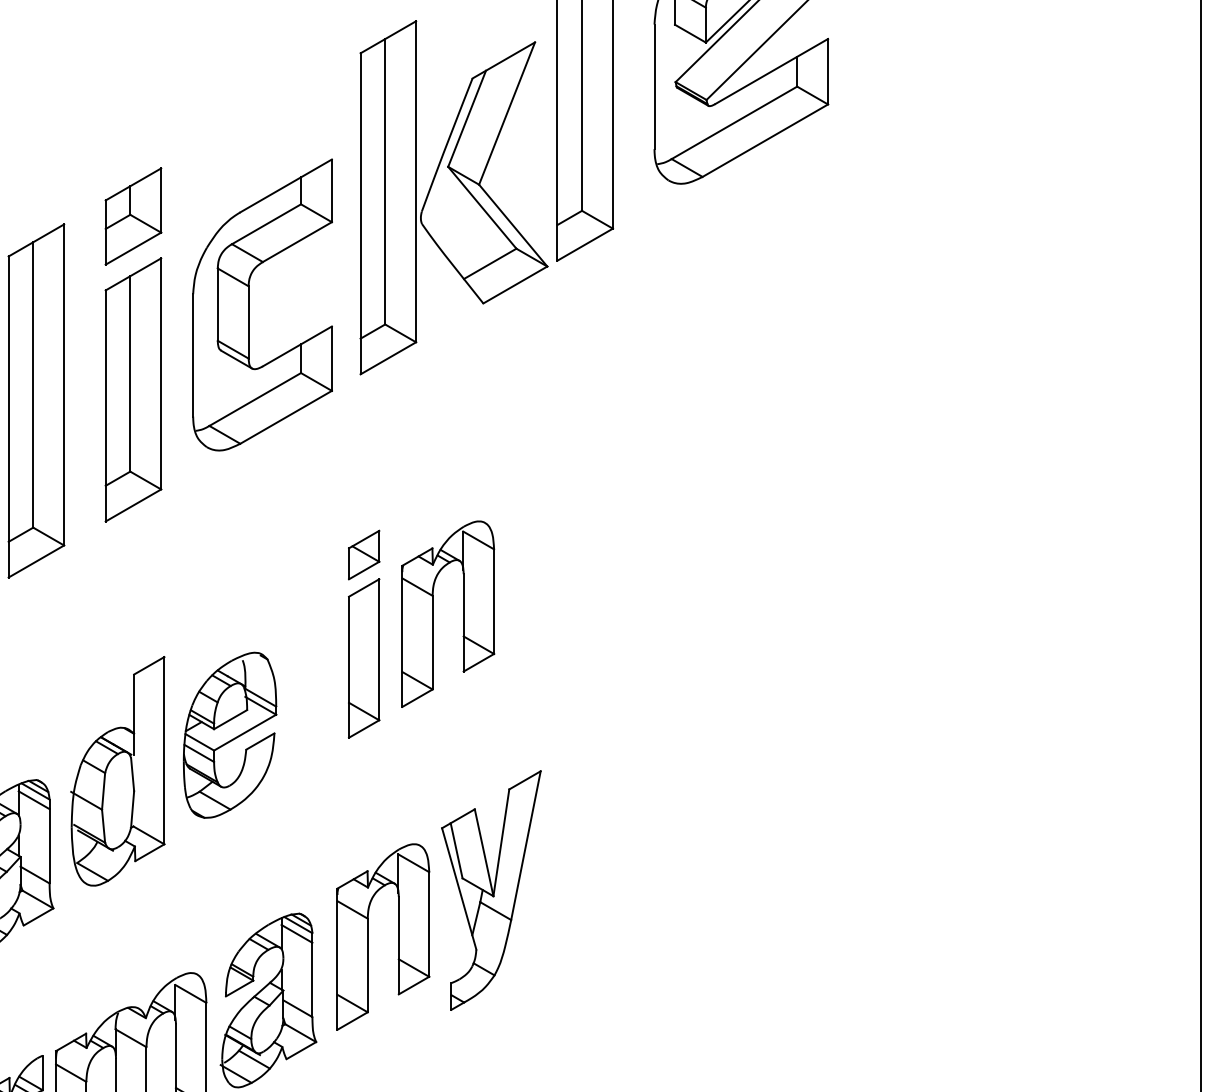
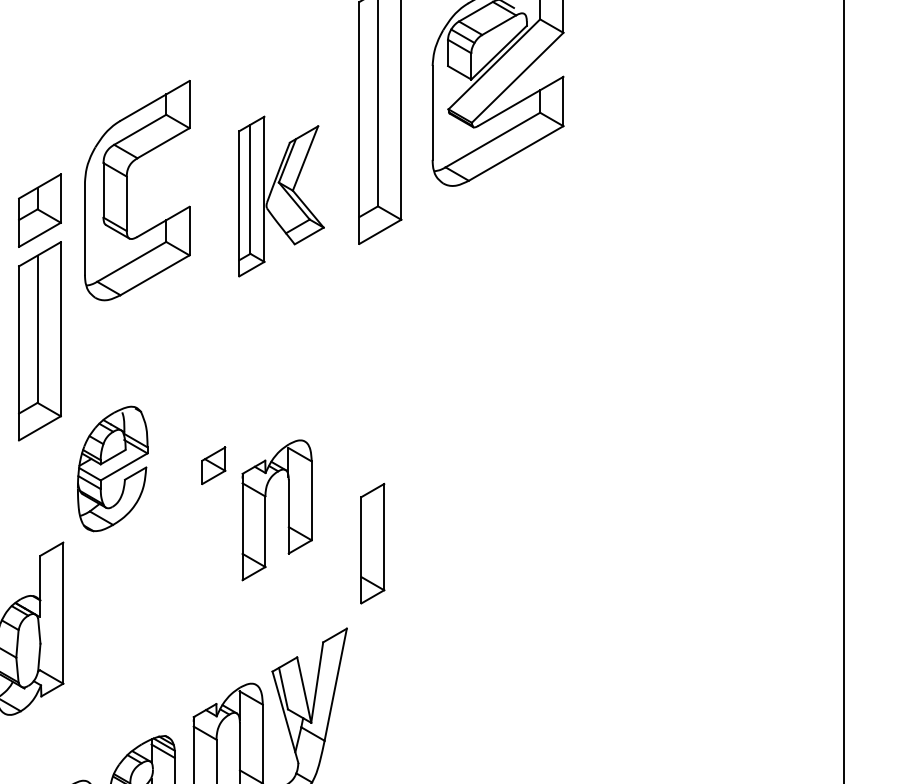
part: (453, 197) -> (281, 196), size x0.6
part: (249, 304) -> (127, 190), moved
part: (364, 658) -> (373, 543), moved
part: (229, 734) -> (112, 468), moved

